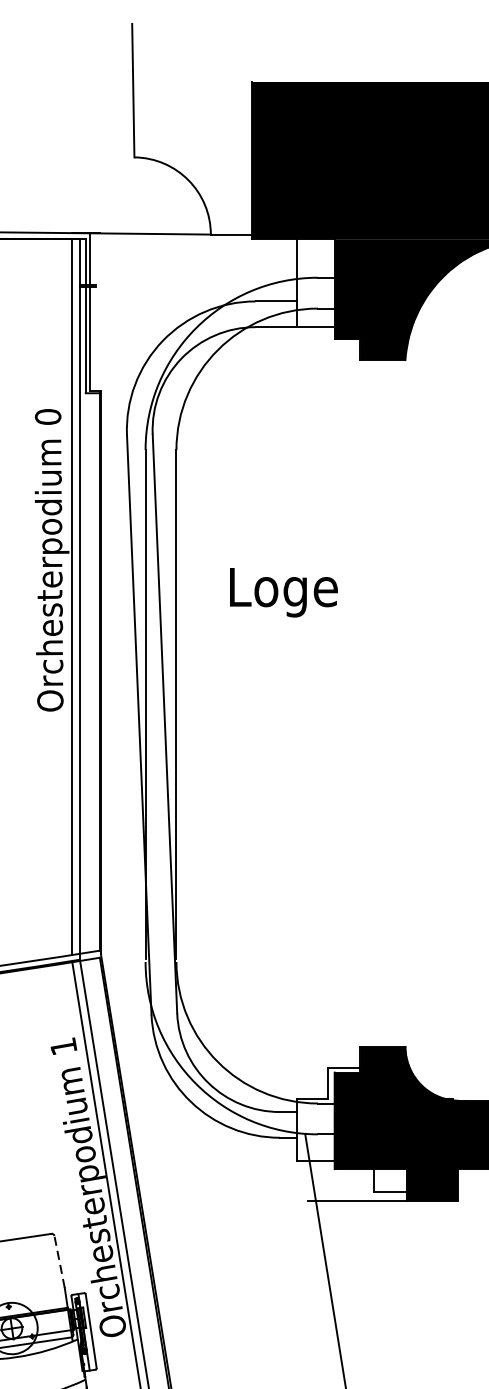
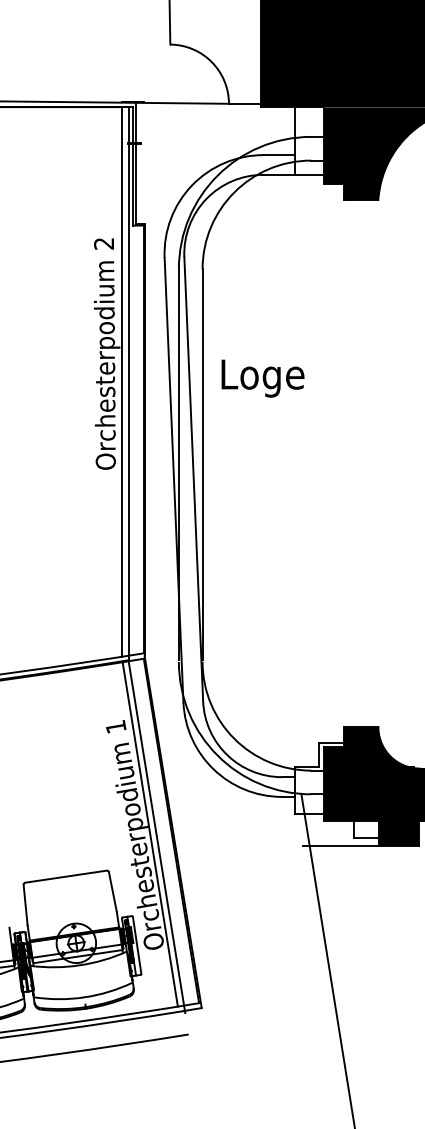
text: (48, 416) -> (104, 243), 0 -> 2
text: (283, 592) -> (262, 378), moved
line: (59, 1261) -> (112, 891), dashed -> solid

